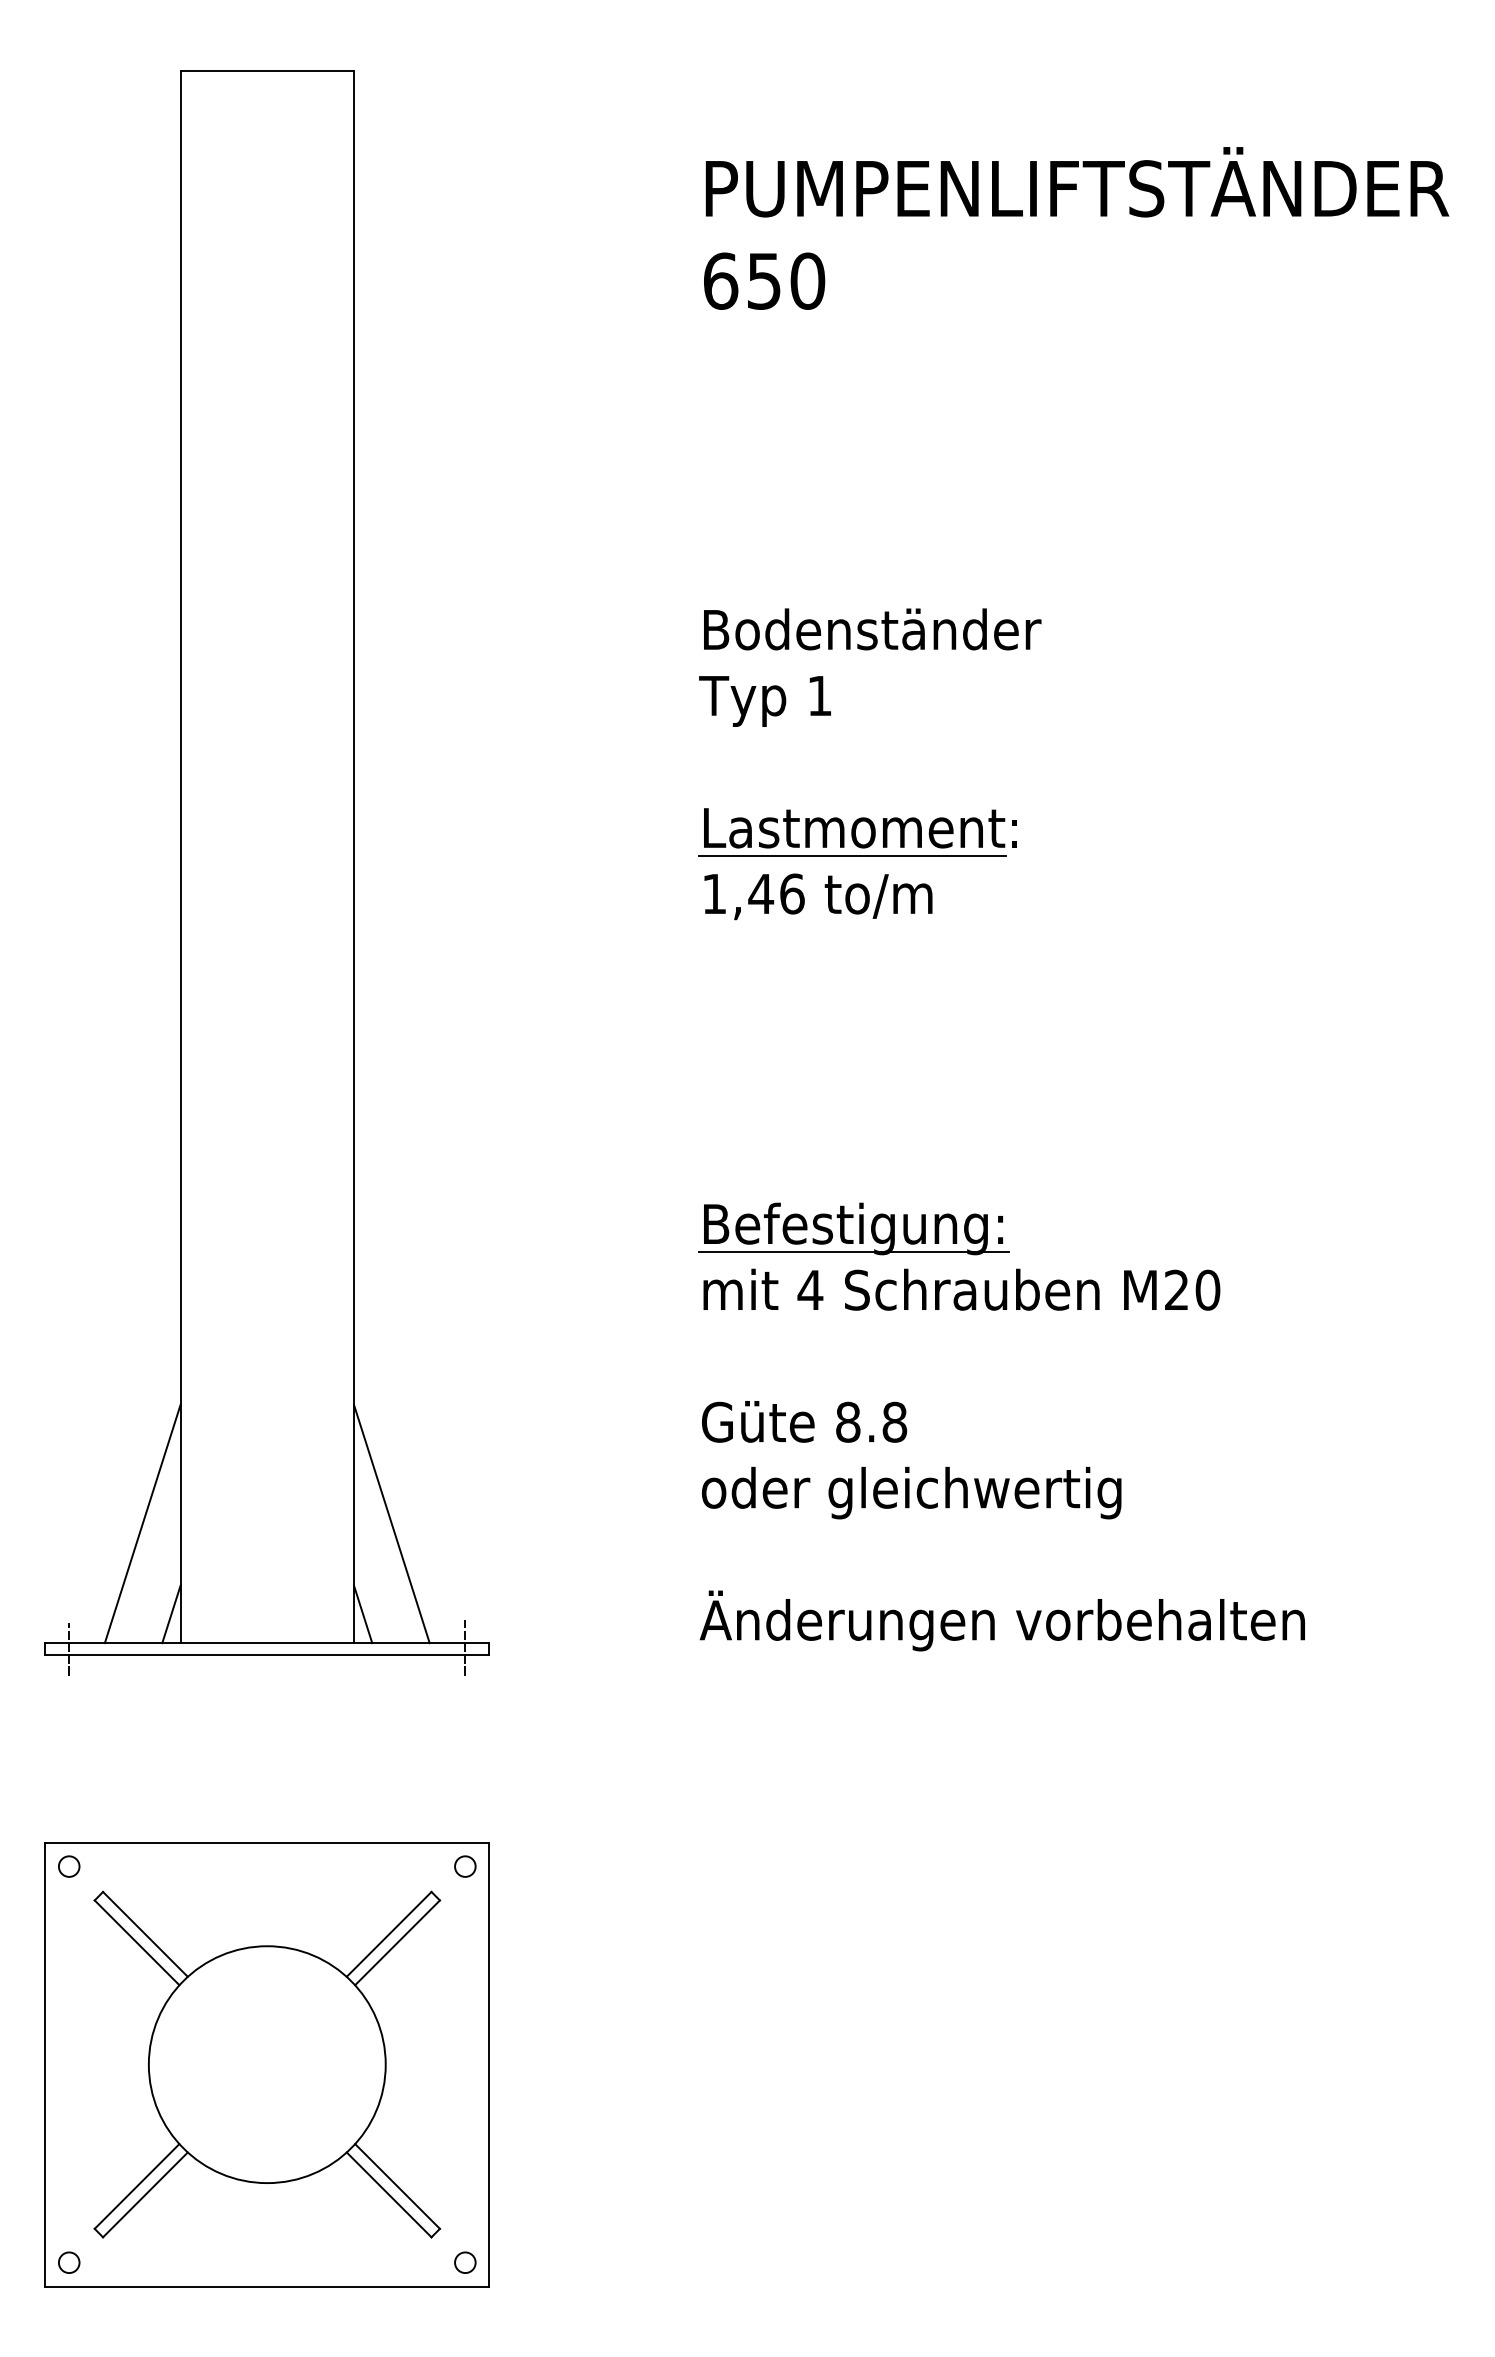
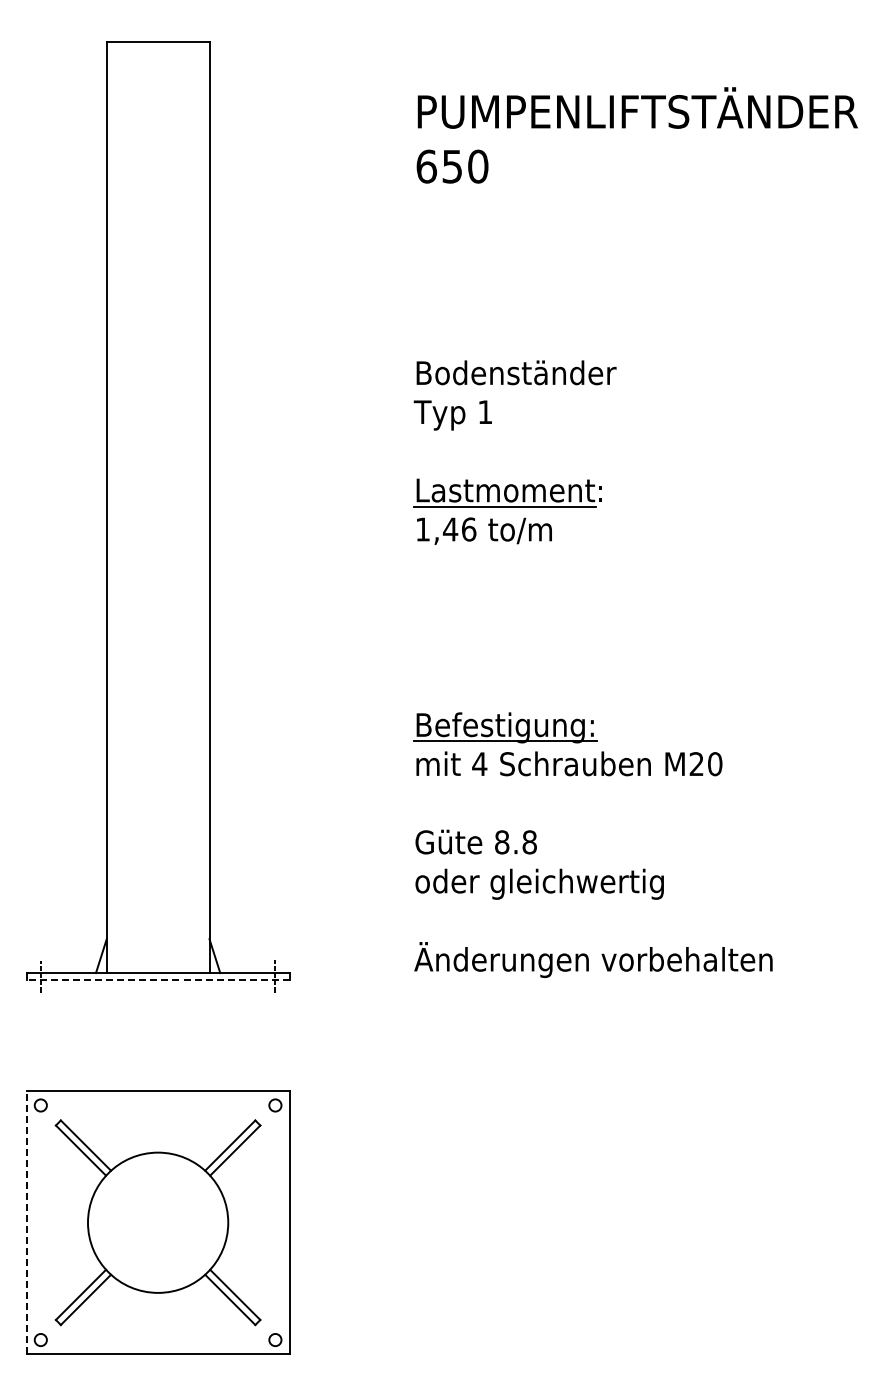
line: (141, 1523) -> (83, 902), removed
line: (391, 1523) -> (231, 902), removed
line: (266, 1655) -> (157, 980), solid -> dashed
line: (45, 2064) -> (26, 1222), solid -> dashed

